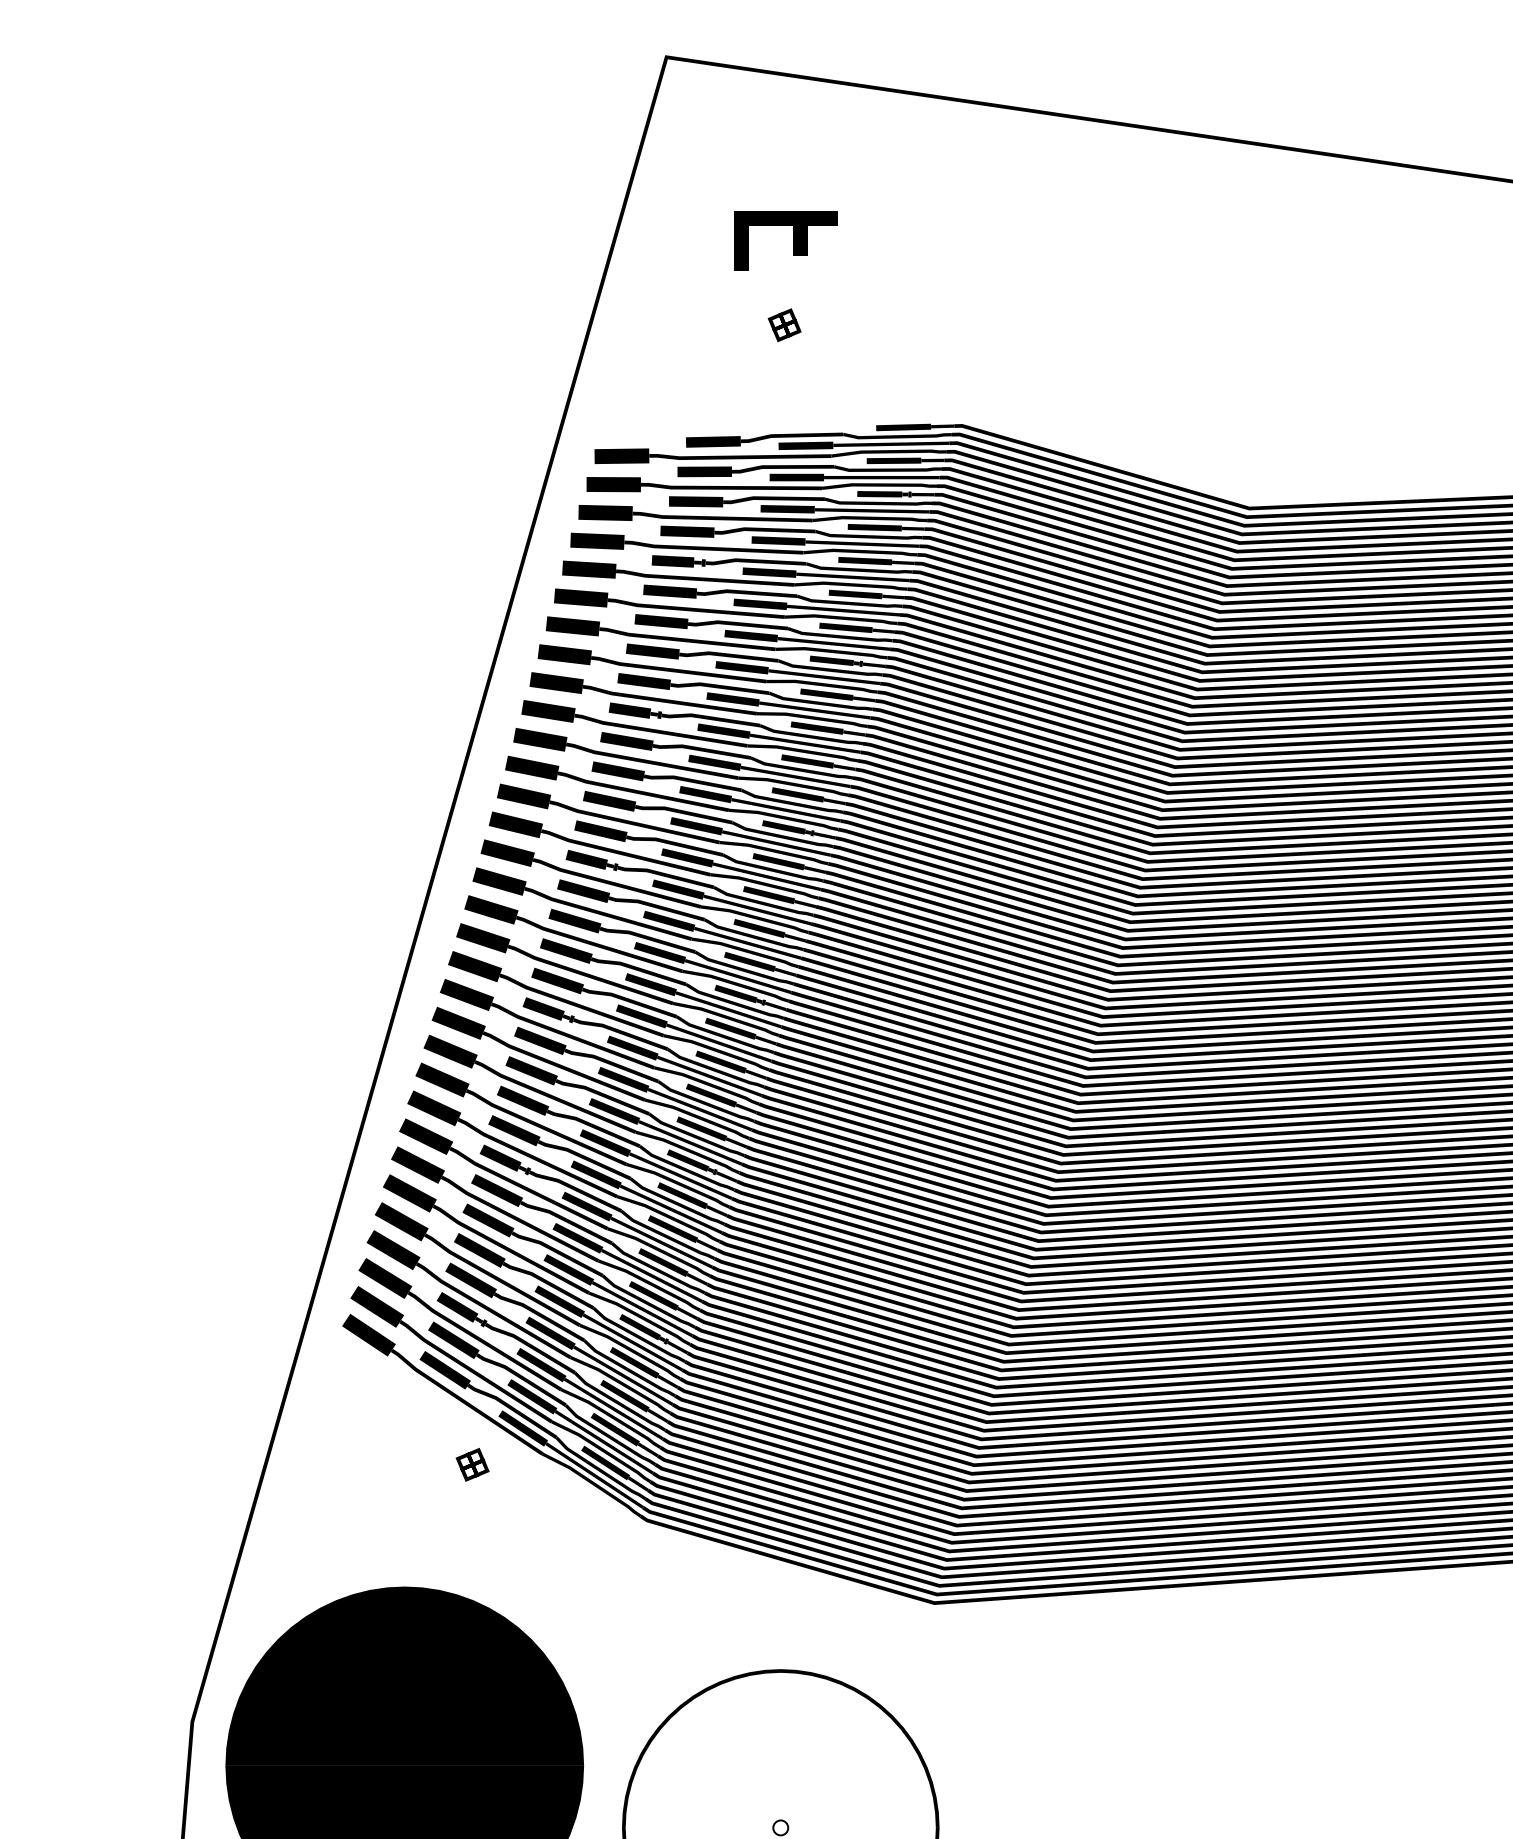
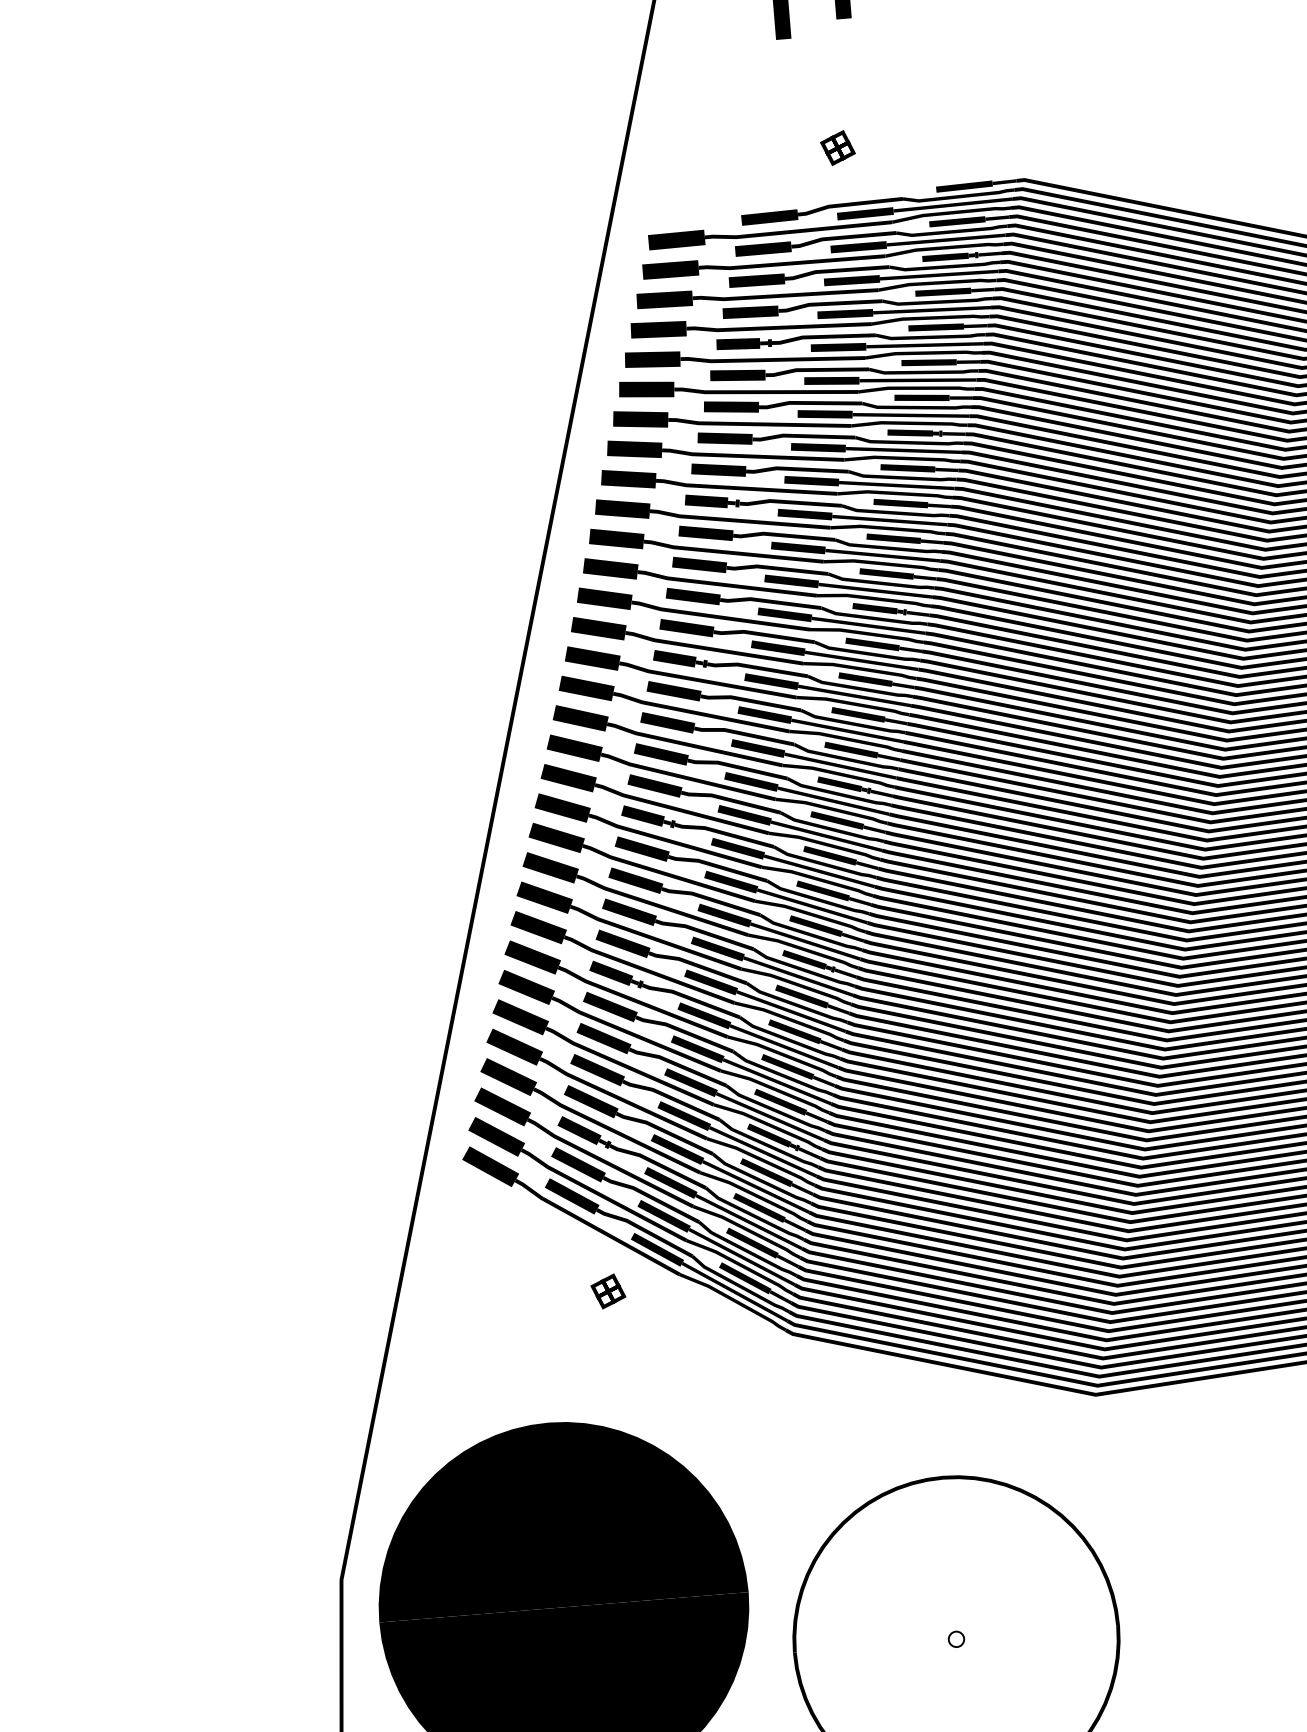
part: (784, 325) -> (837, 148), moved

